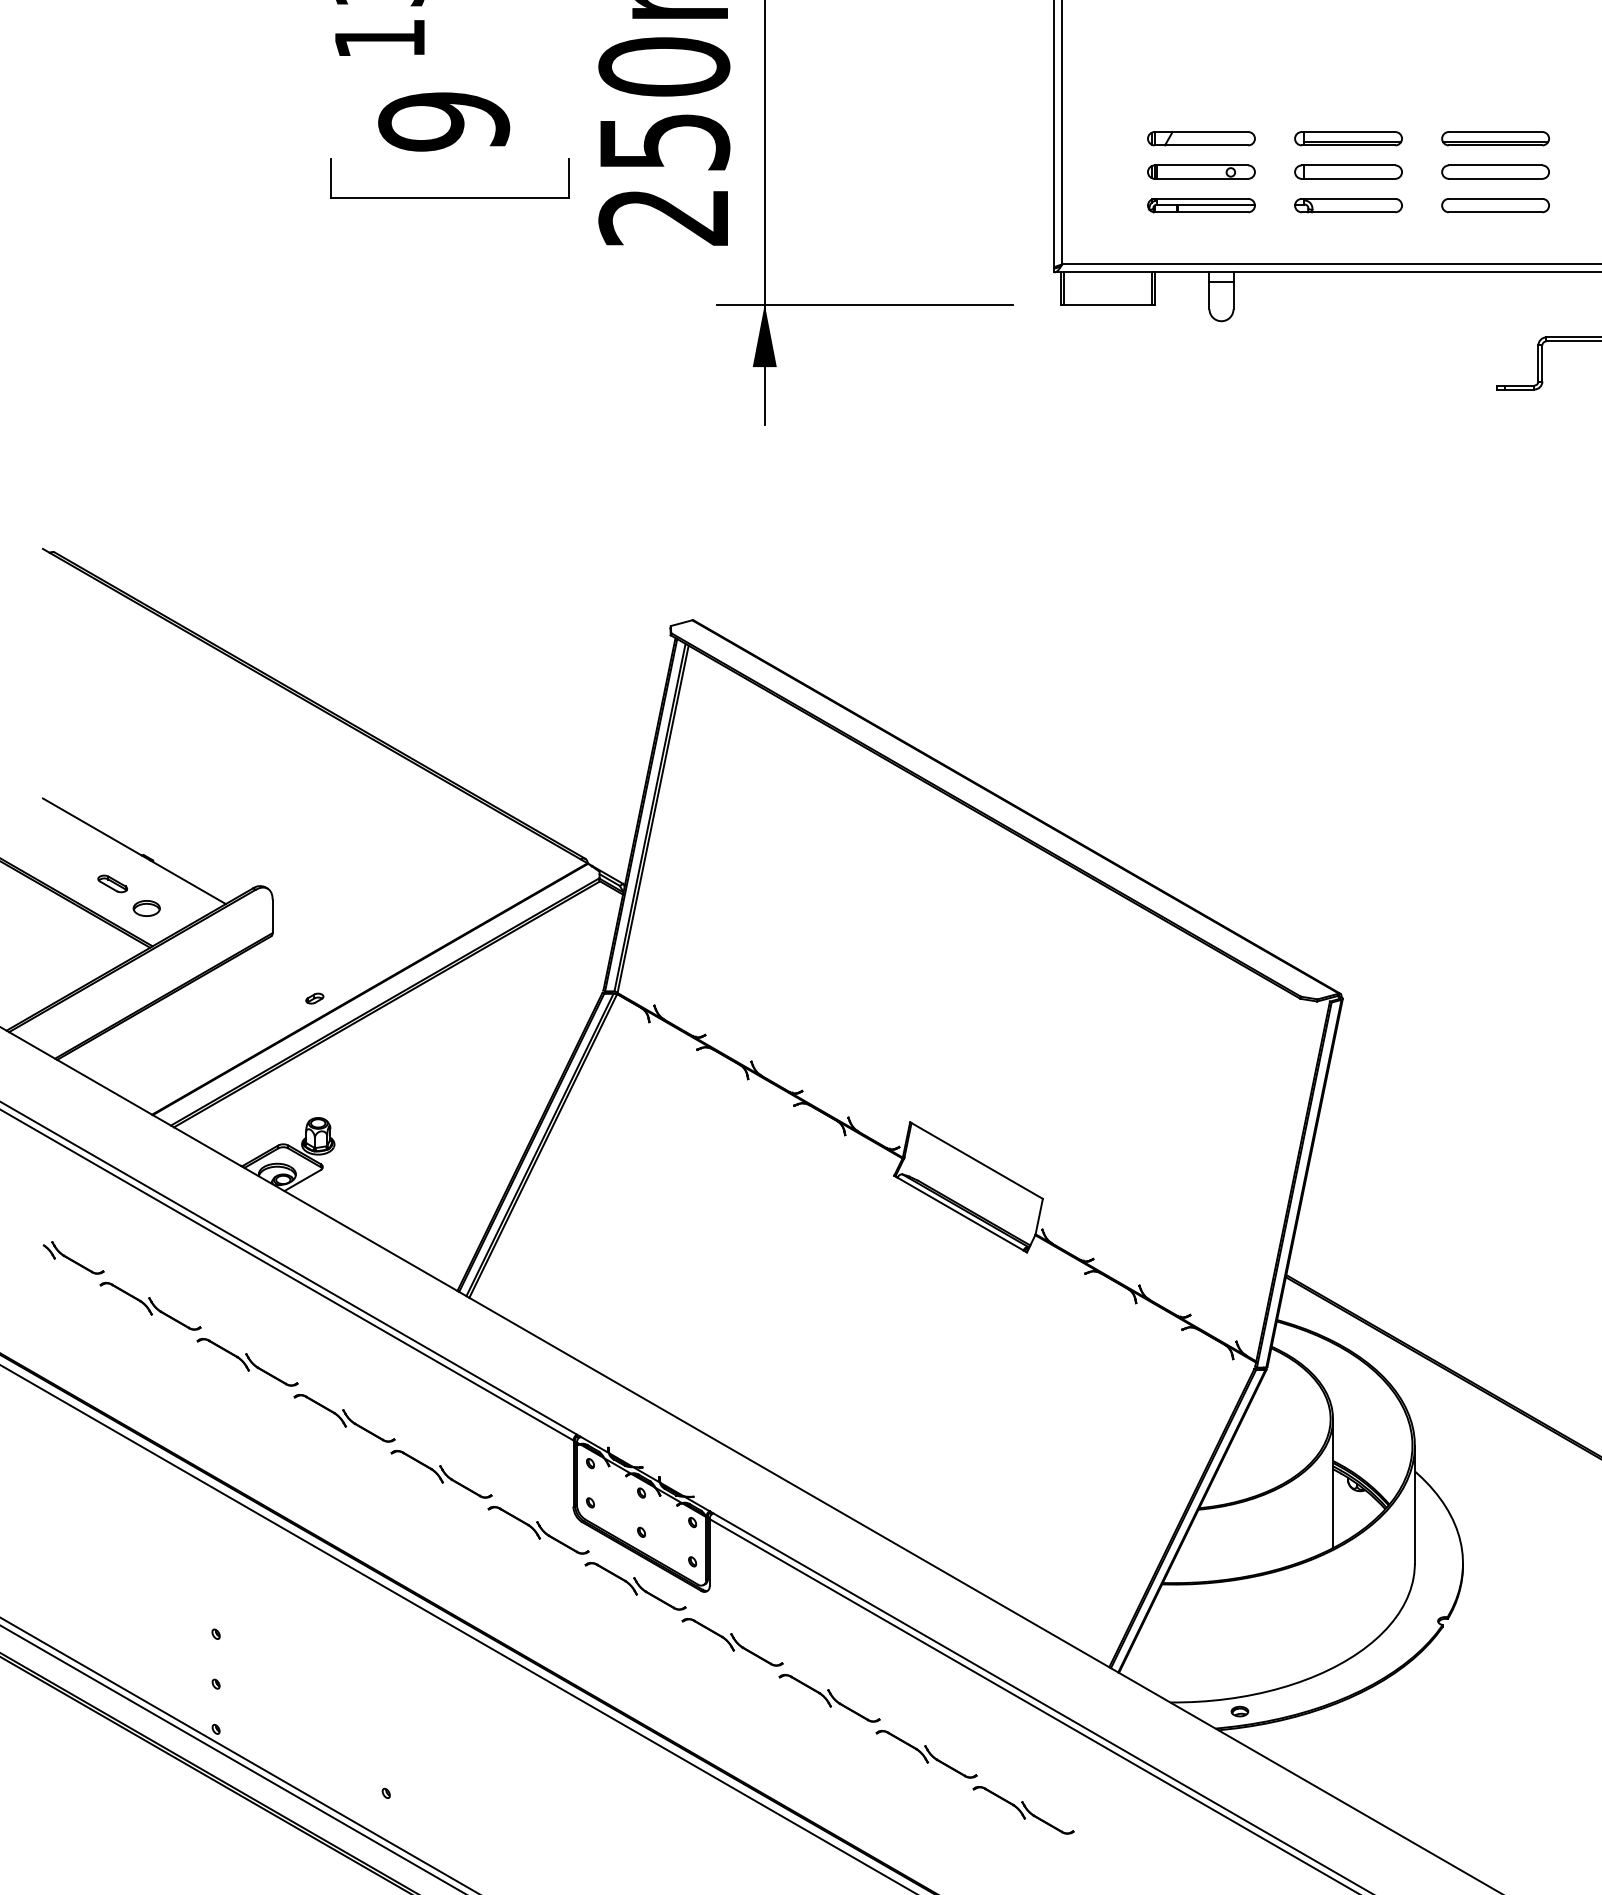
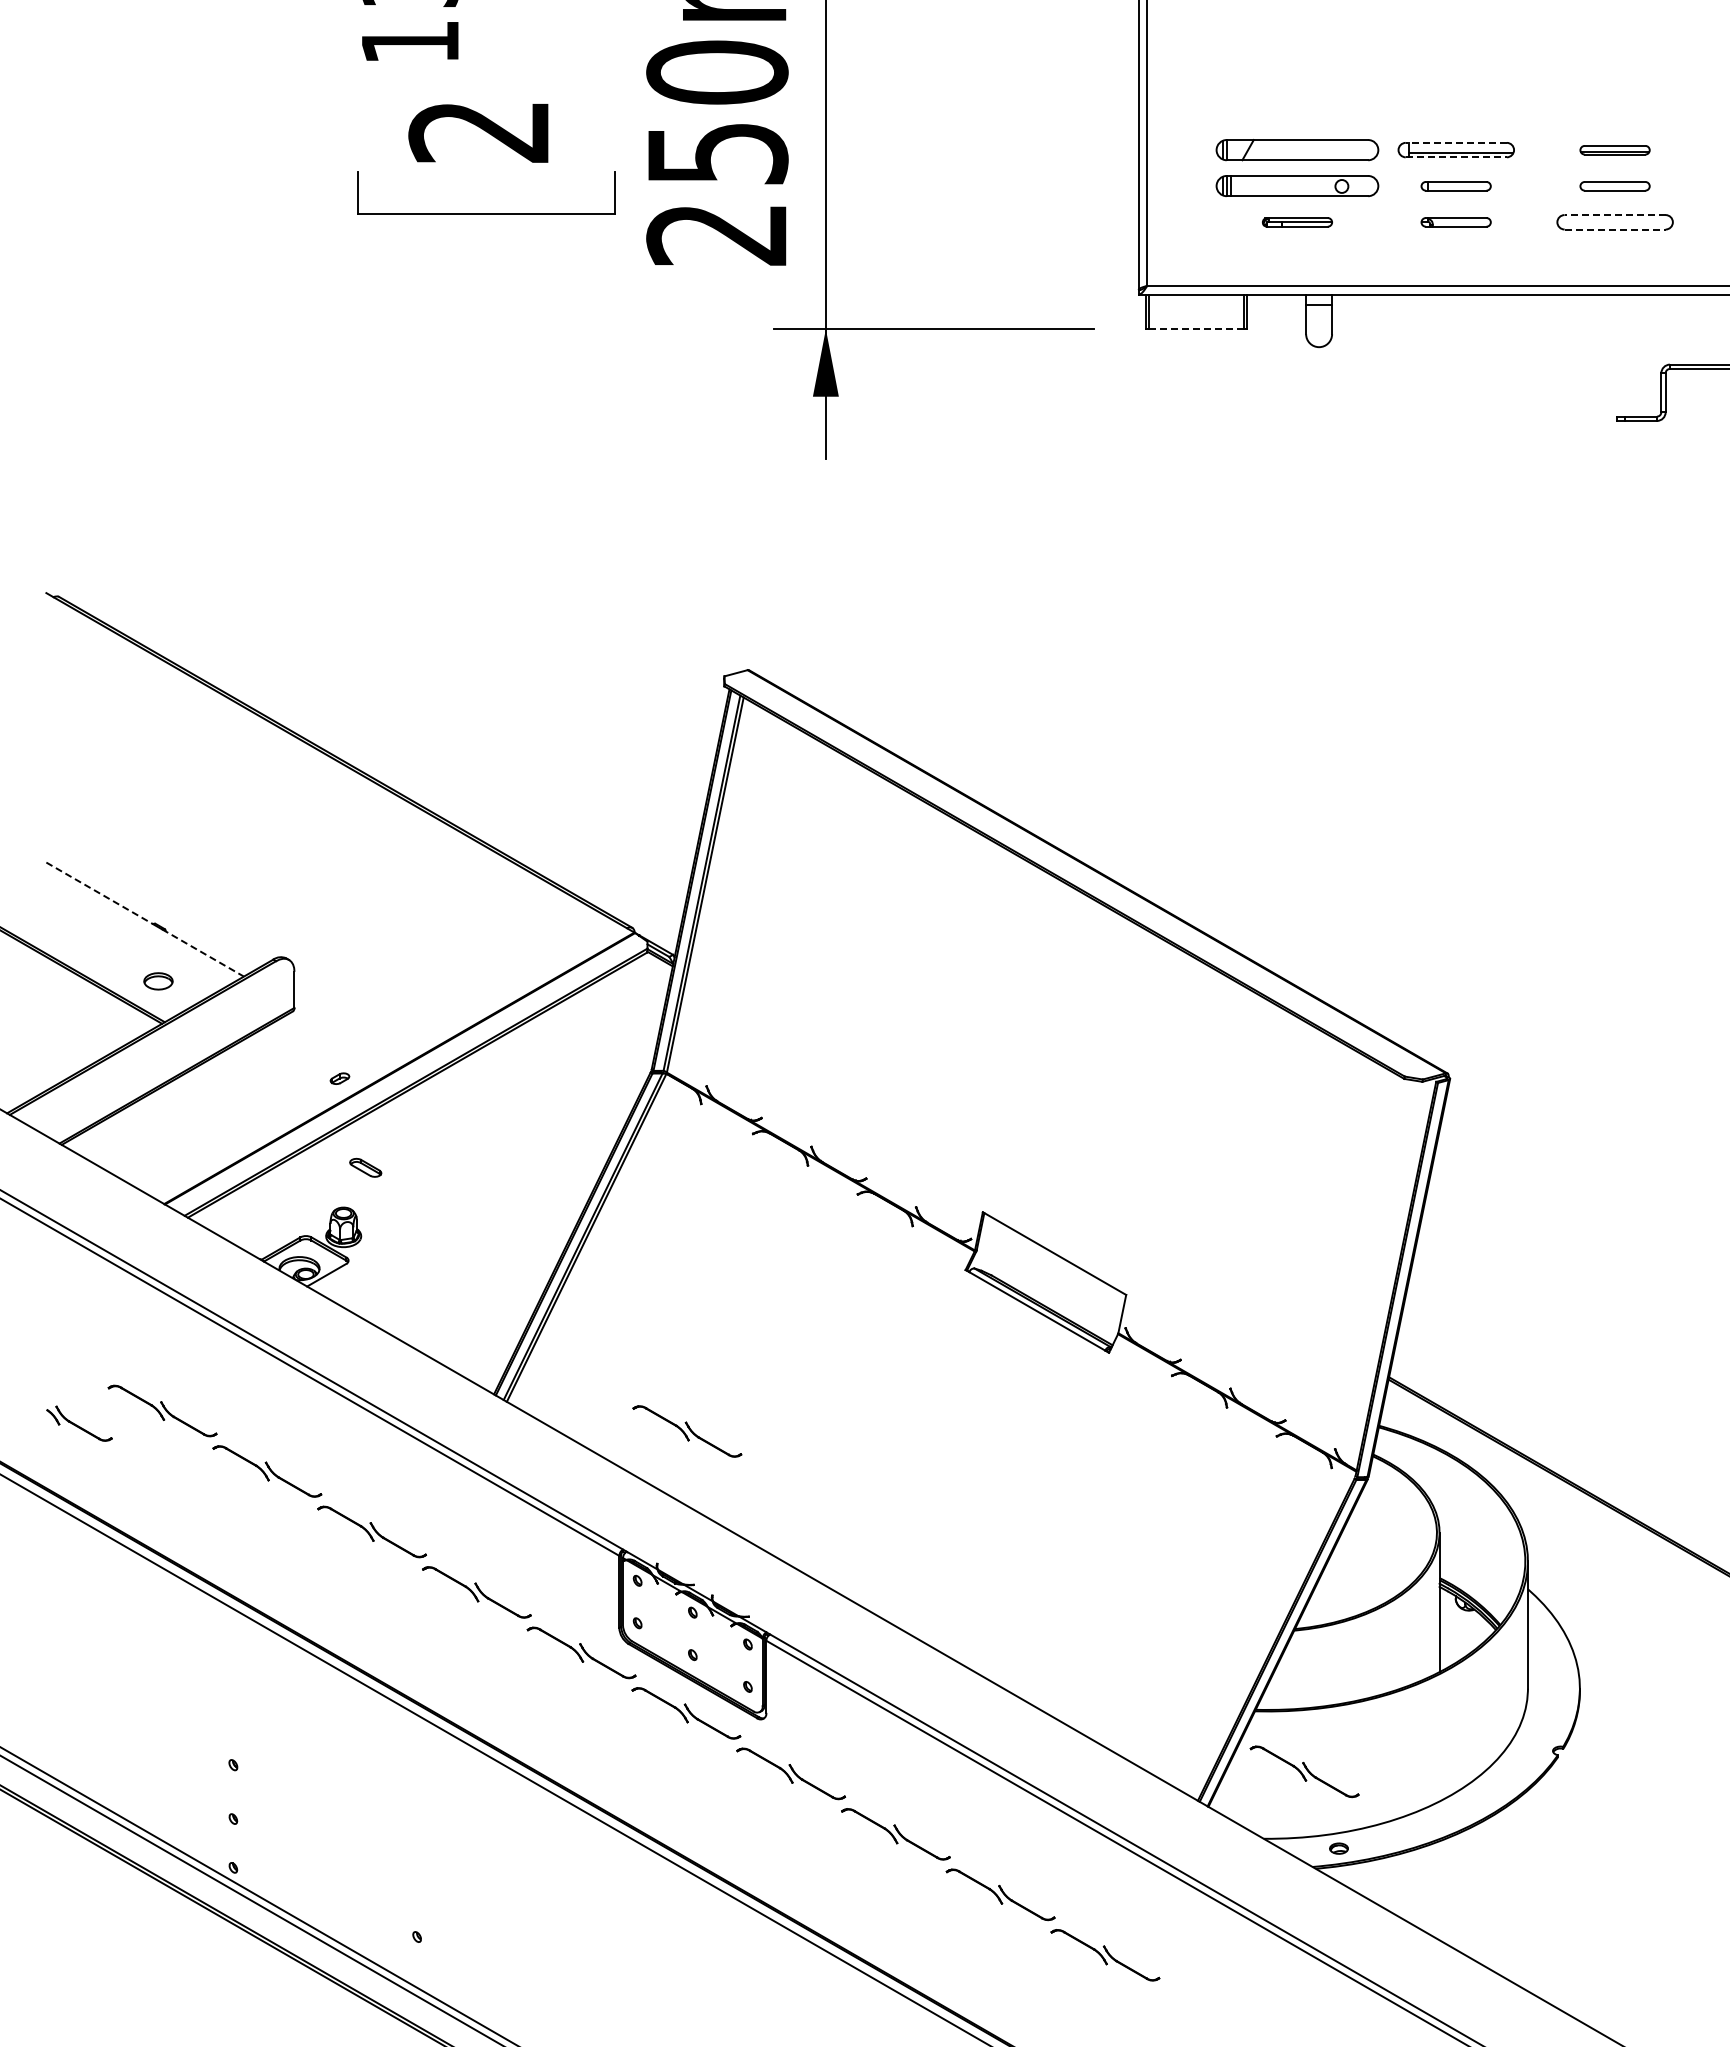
text: (444, 122) -> (479, 132), 9 -> 2
line: (1348, 131) -> (1456, 142), solid -> dashed
part: (1201, 138) -> (1297, 149), size x1.4
part: (1495, 139) -> (1614, 150), size x0.6
line: (1348, 145) -> (1456, 157), solid -> dashed
part: (1201, 172) -> (1297, 186), size x1.4
part: (1347, 172) -> (1455, 186), size x0.6
part: (1495, 172) -> (1614, 186), size x0.6
line: (1495, 199) -> (1615, 215), solid -> dashed
part: (1201, 205) -> (1297, 222), size x0.6
part: (1347, 205) -> (1455, 222), size x0.6
line: (1495, 212) -> (1615, 229), solid -> dashed
line: (1107, 304) -> (1196, 329), solid -> dashed
line: (92, 827) -> (99, 893), solid -> dashed
line: (188, 882) -> (203, 953), solid -> dashed
part: (112, 883) -> (365, 1167), moved
part: (73, 1257) -> (79, 1423), moved
part: (636, 1325) -> (687, 1431), added
part: (1207, 1640) -> (1304, 1771), added

